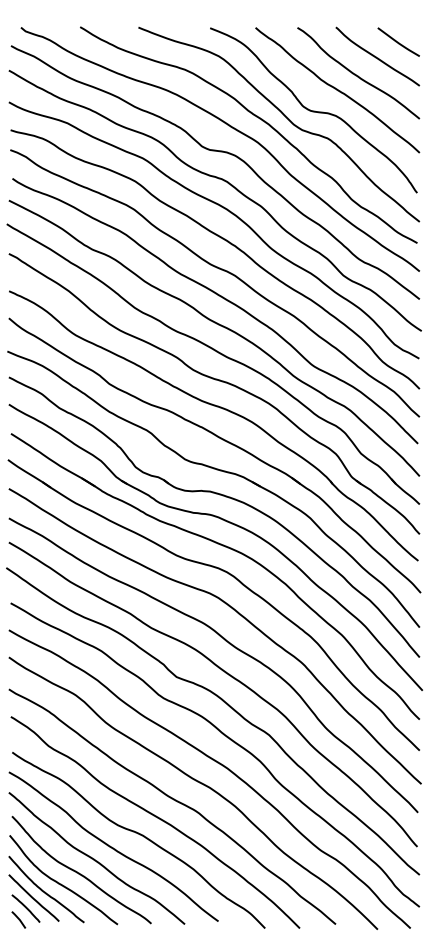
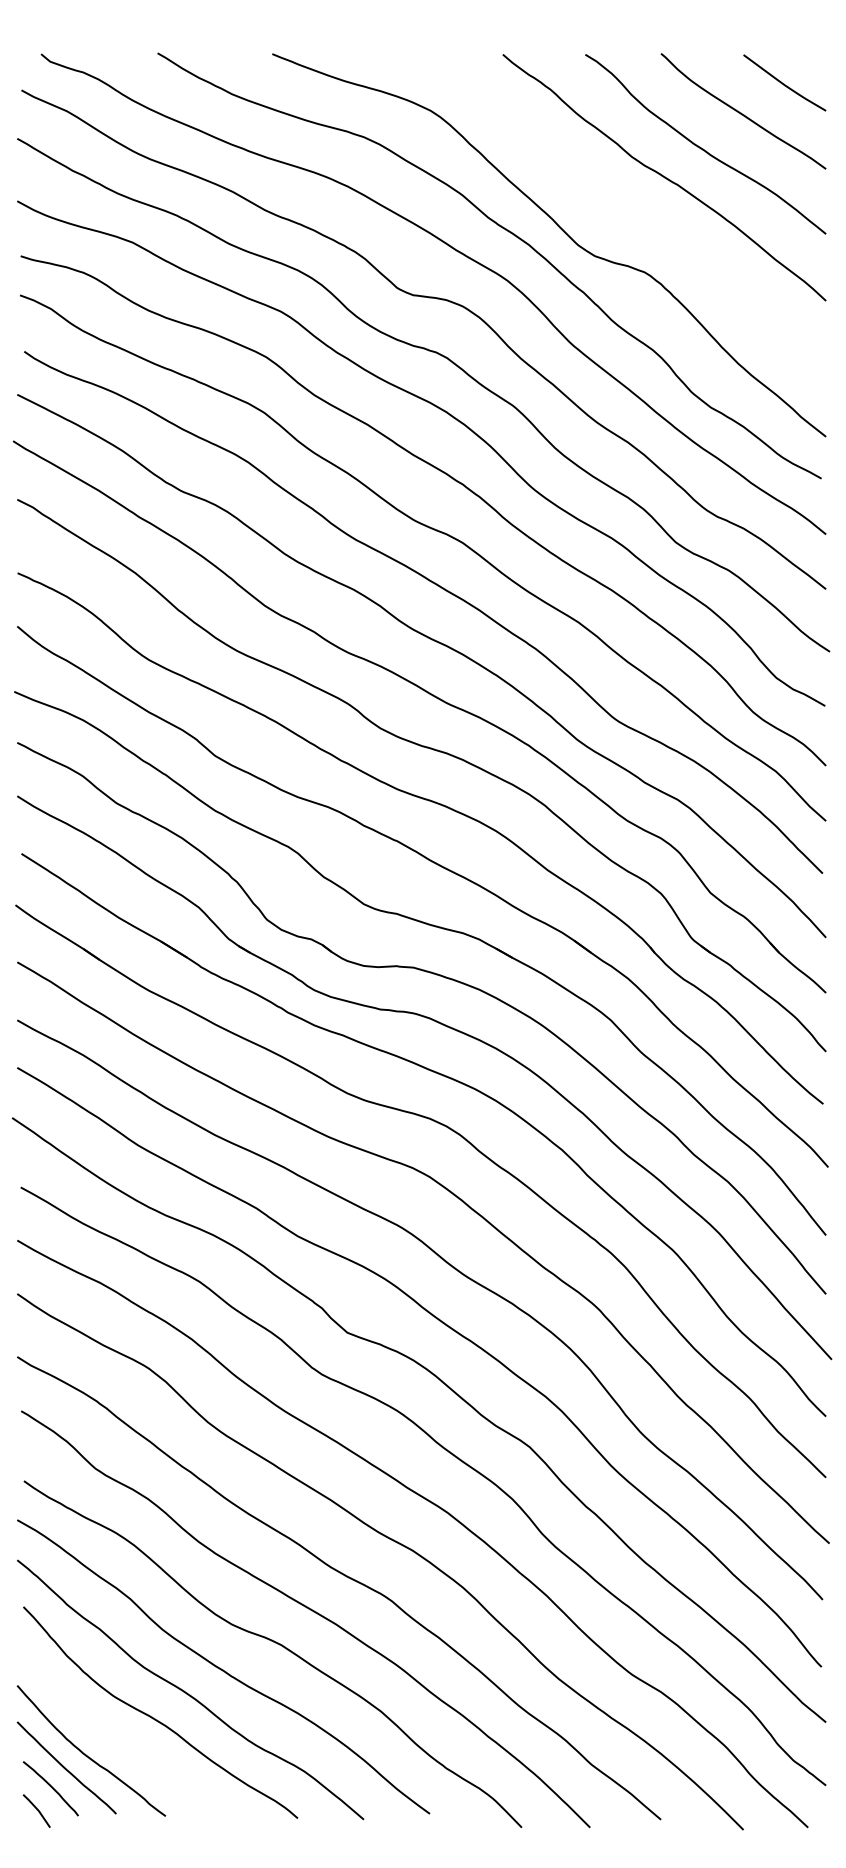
curve: (313, 110) -> (616, 217), removed
curve: (61, 883) -> (120, 1739), removed

